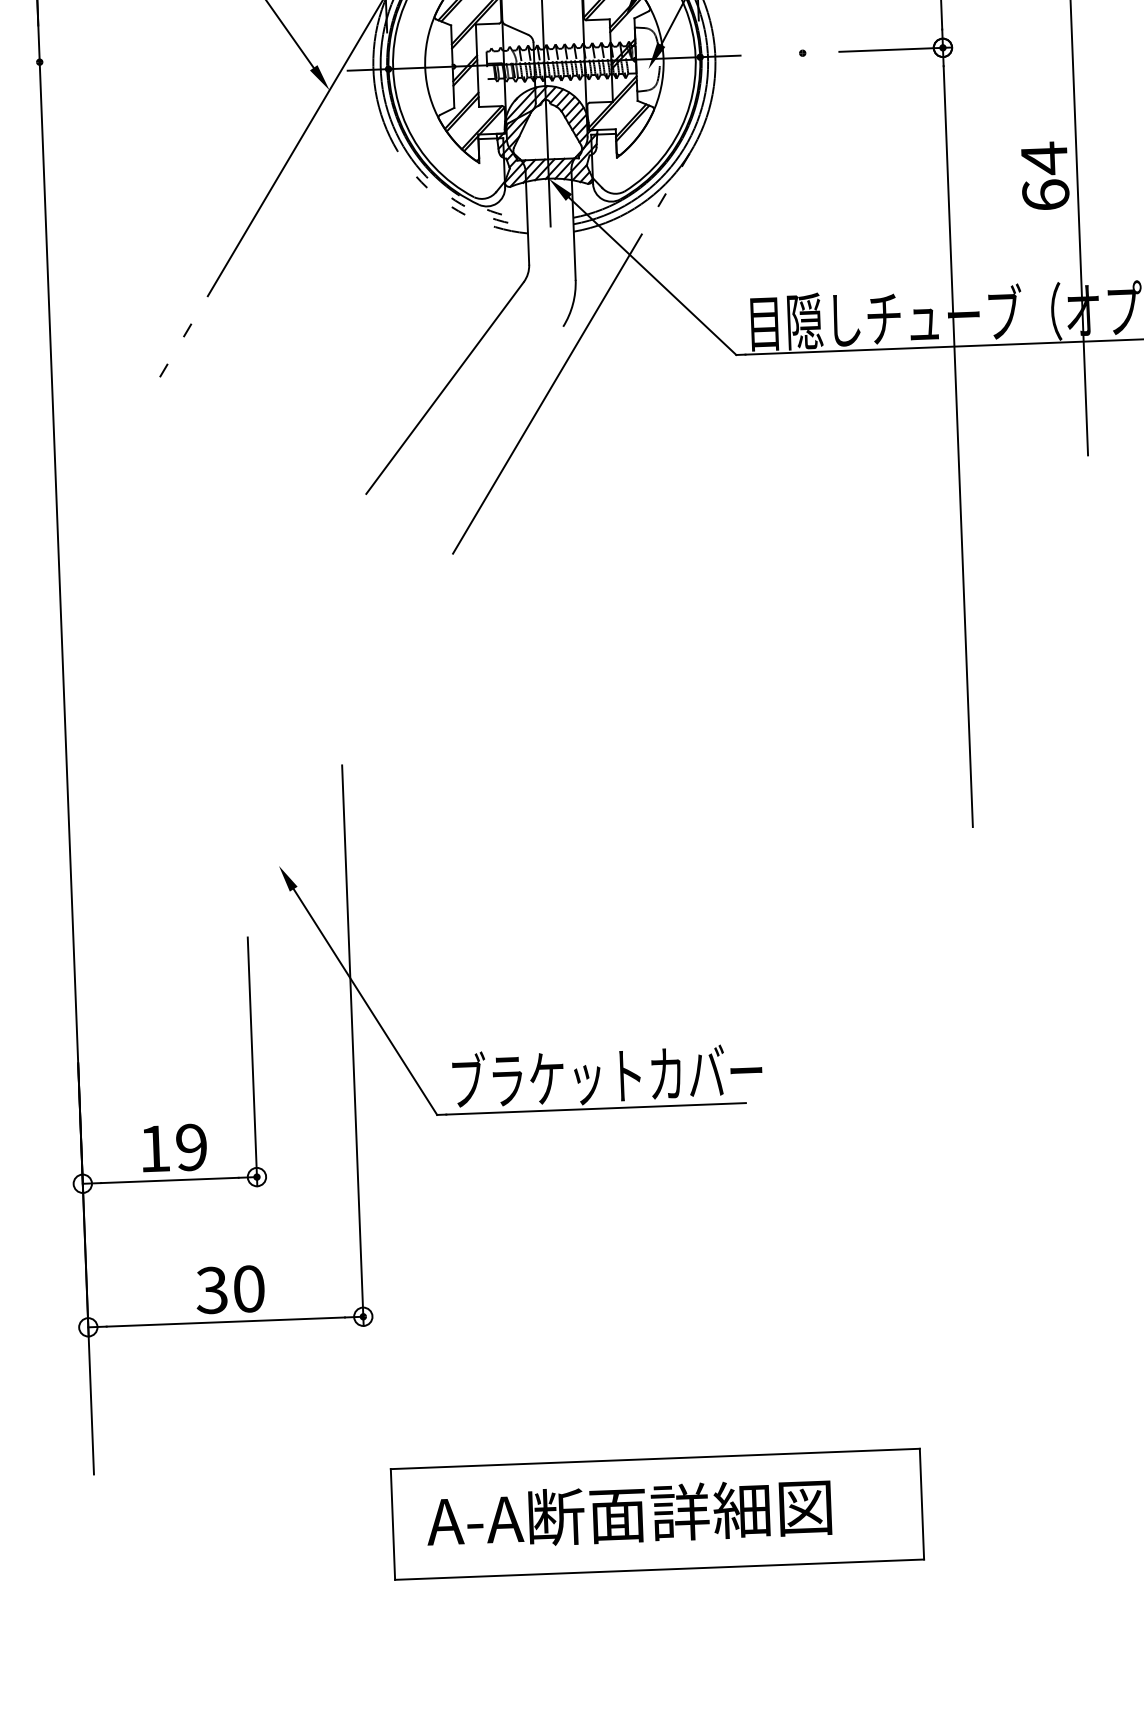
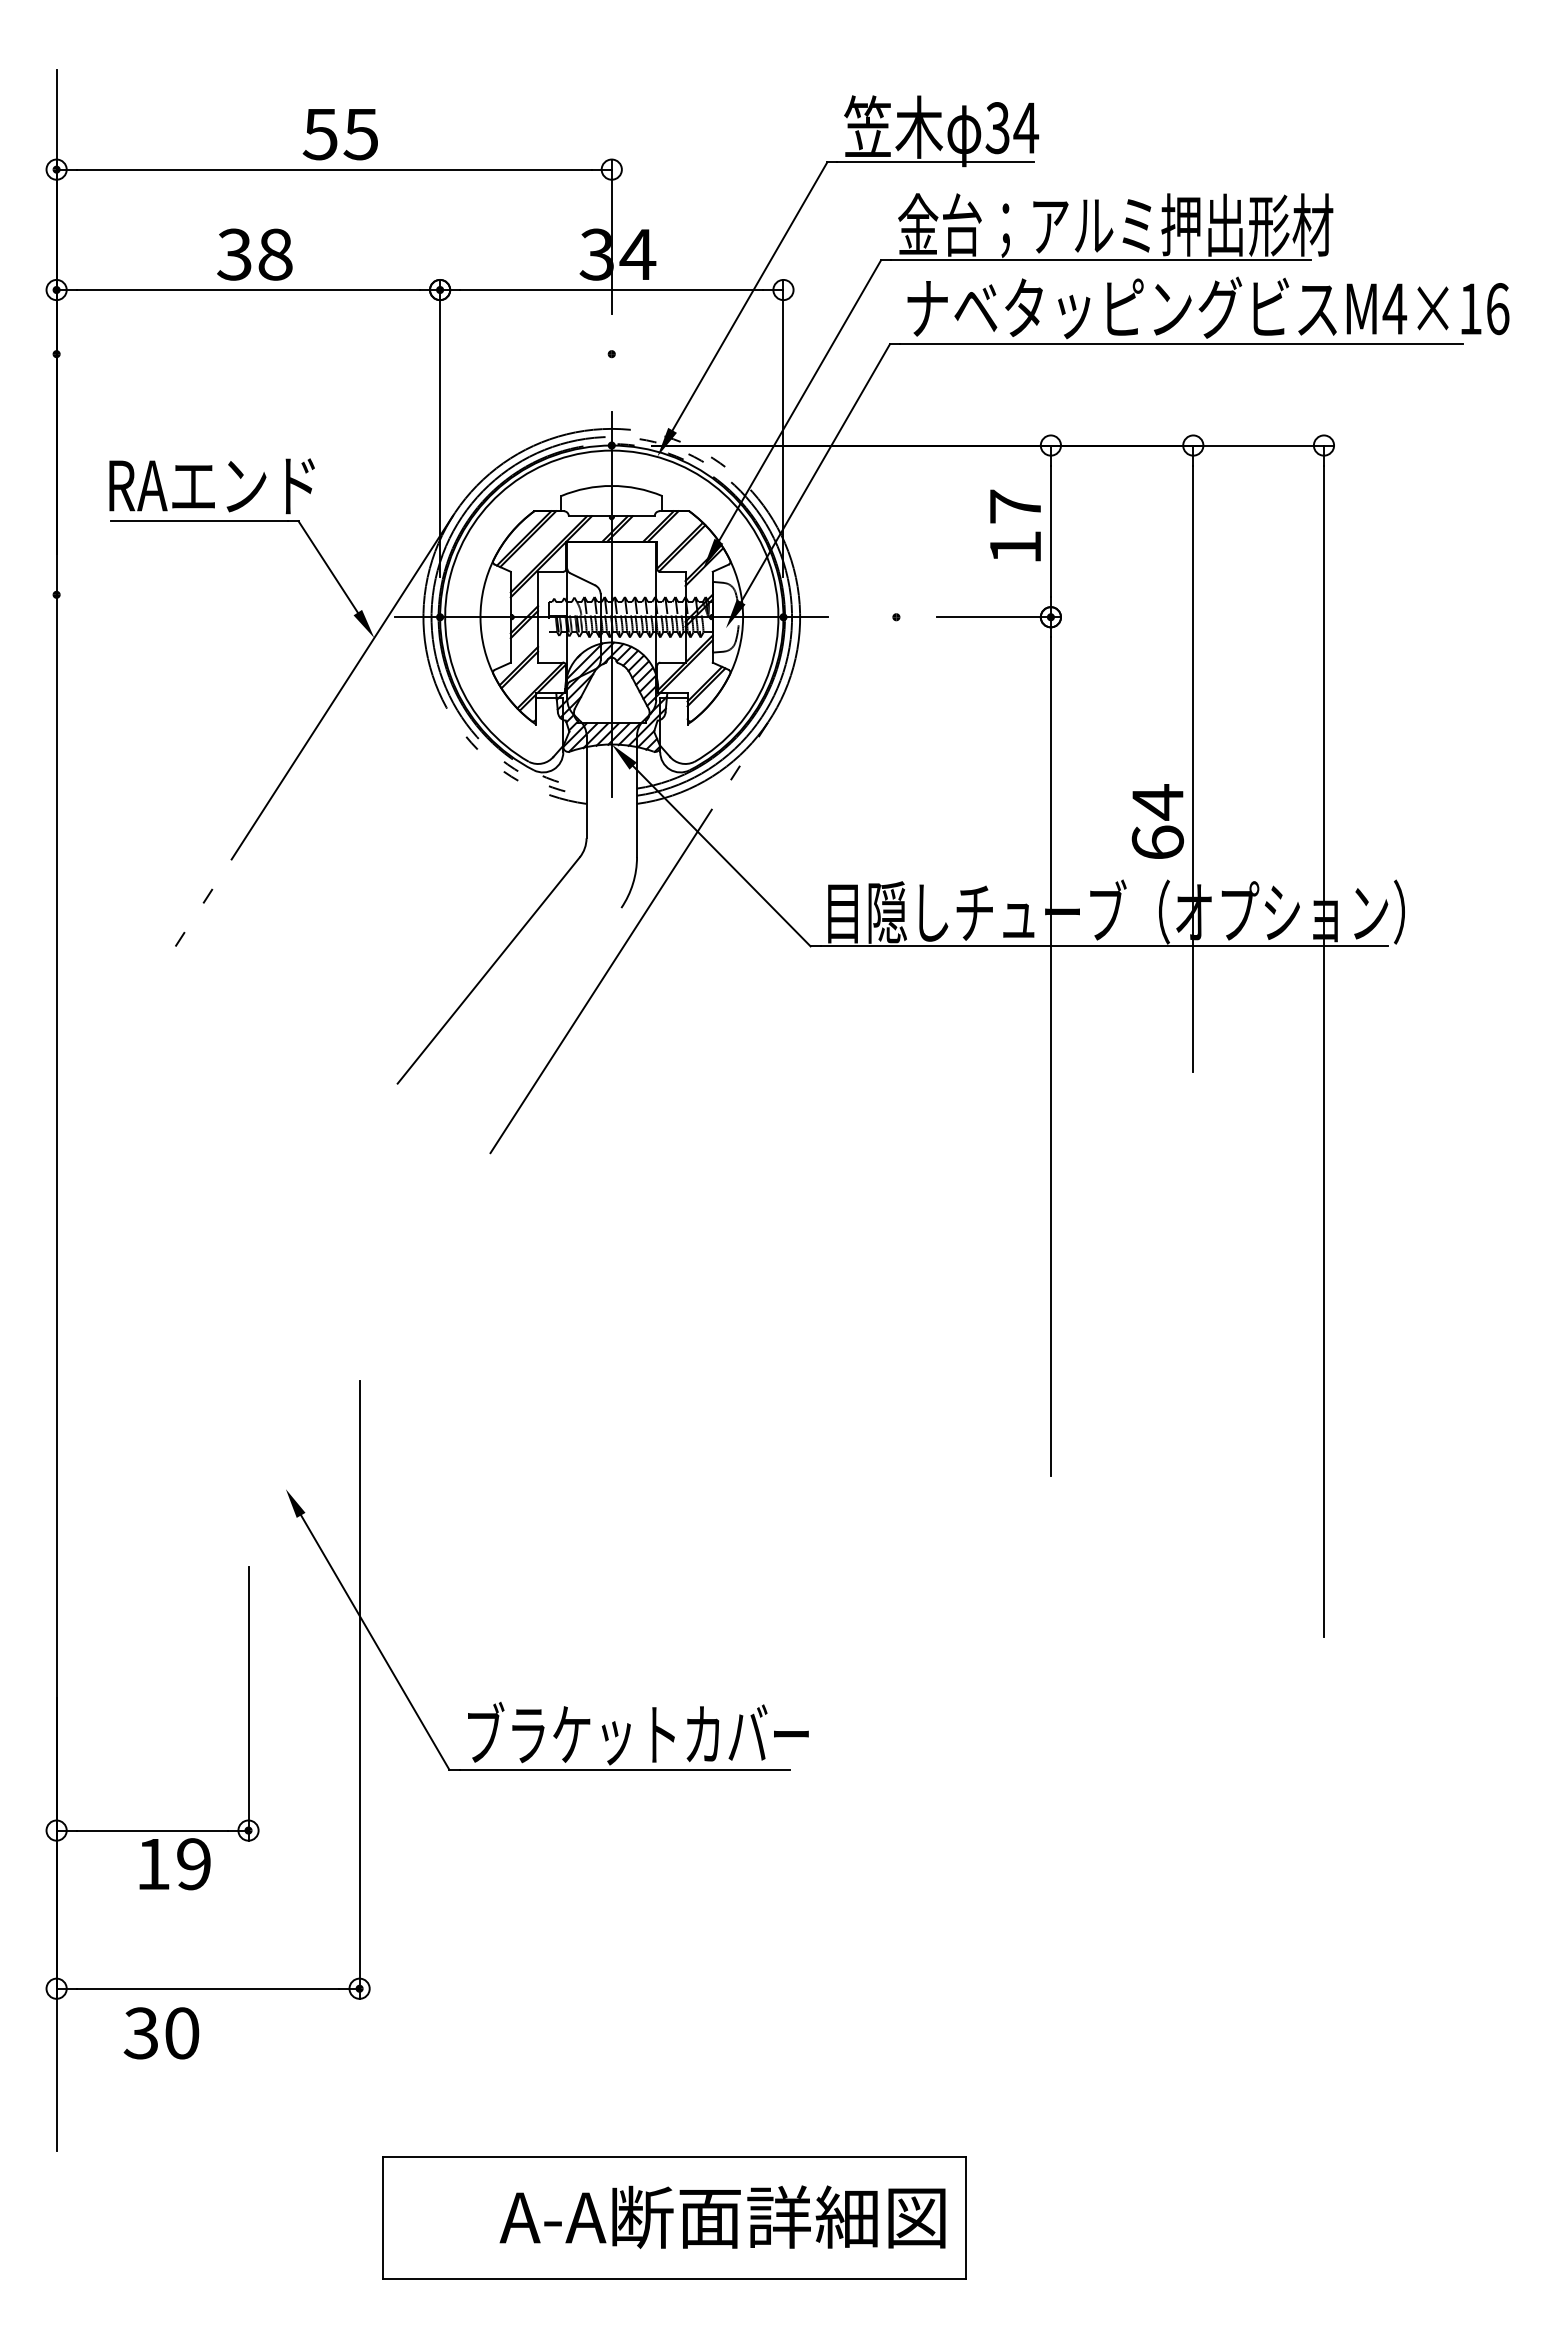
text: (1044, 175) -> (1157, 821), moved
text: (174, 1148) -> (174, 1864), moved
text: (230, 1289) -> (161, 2033), moved
text: (628, 1513) -> (722, 2216), moved

